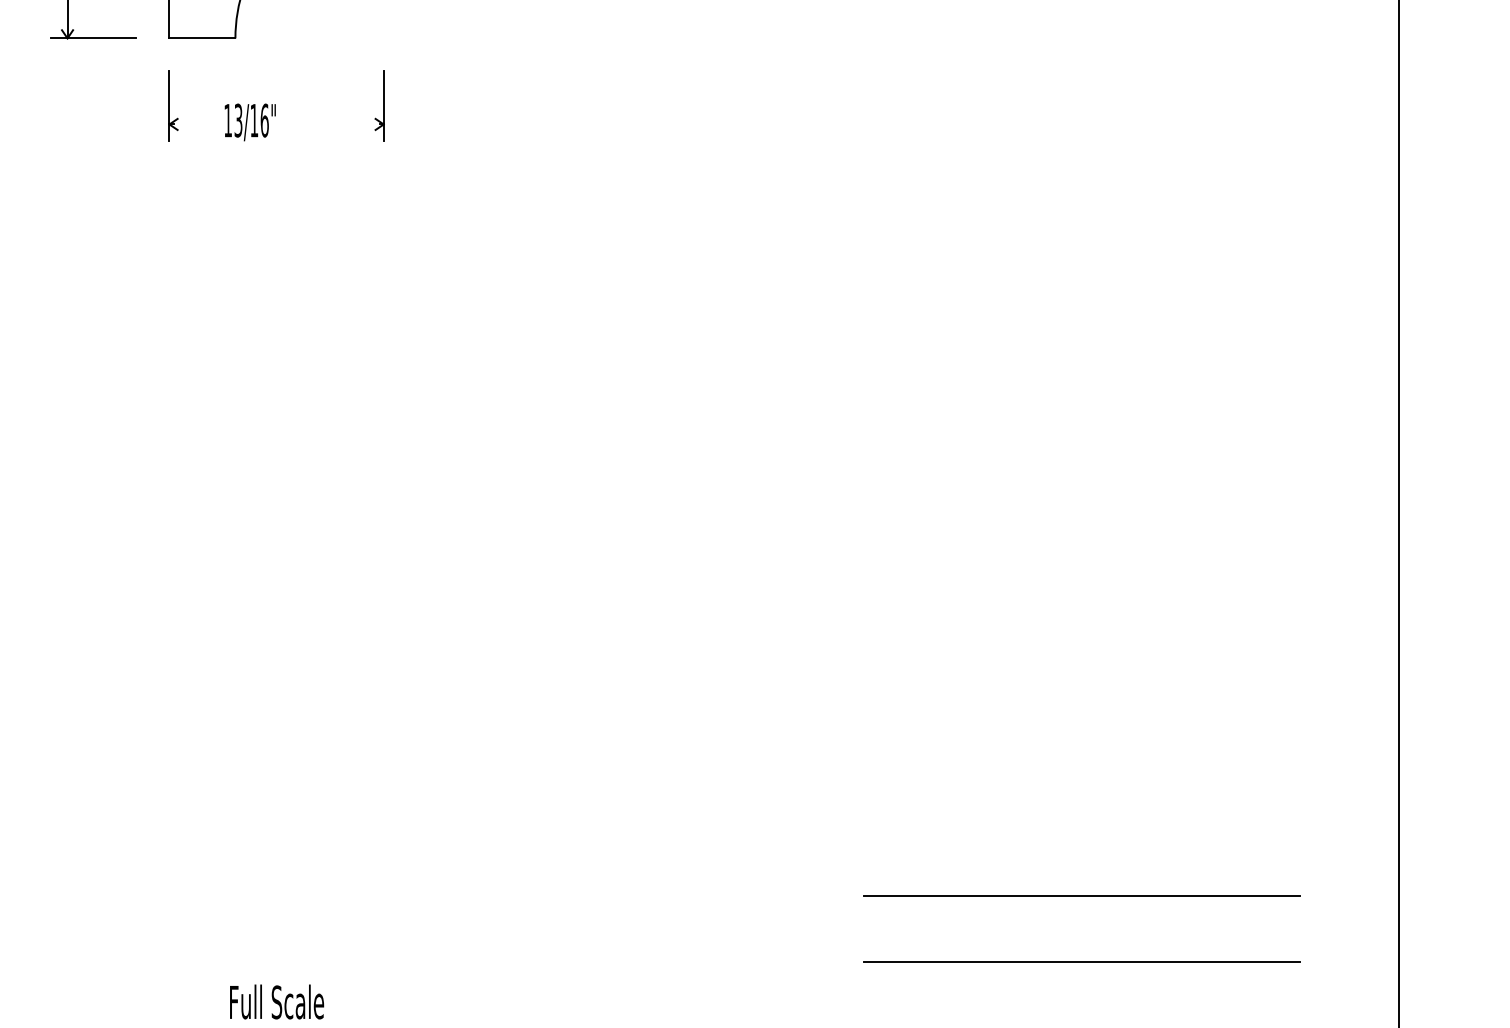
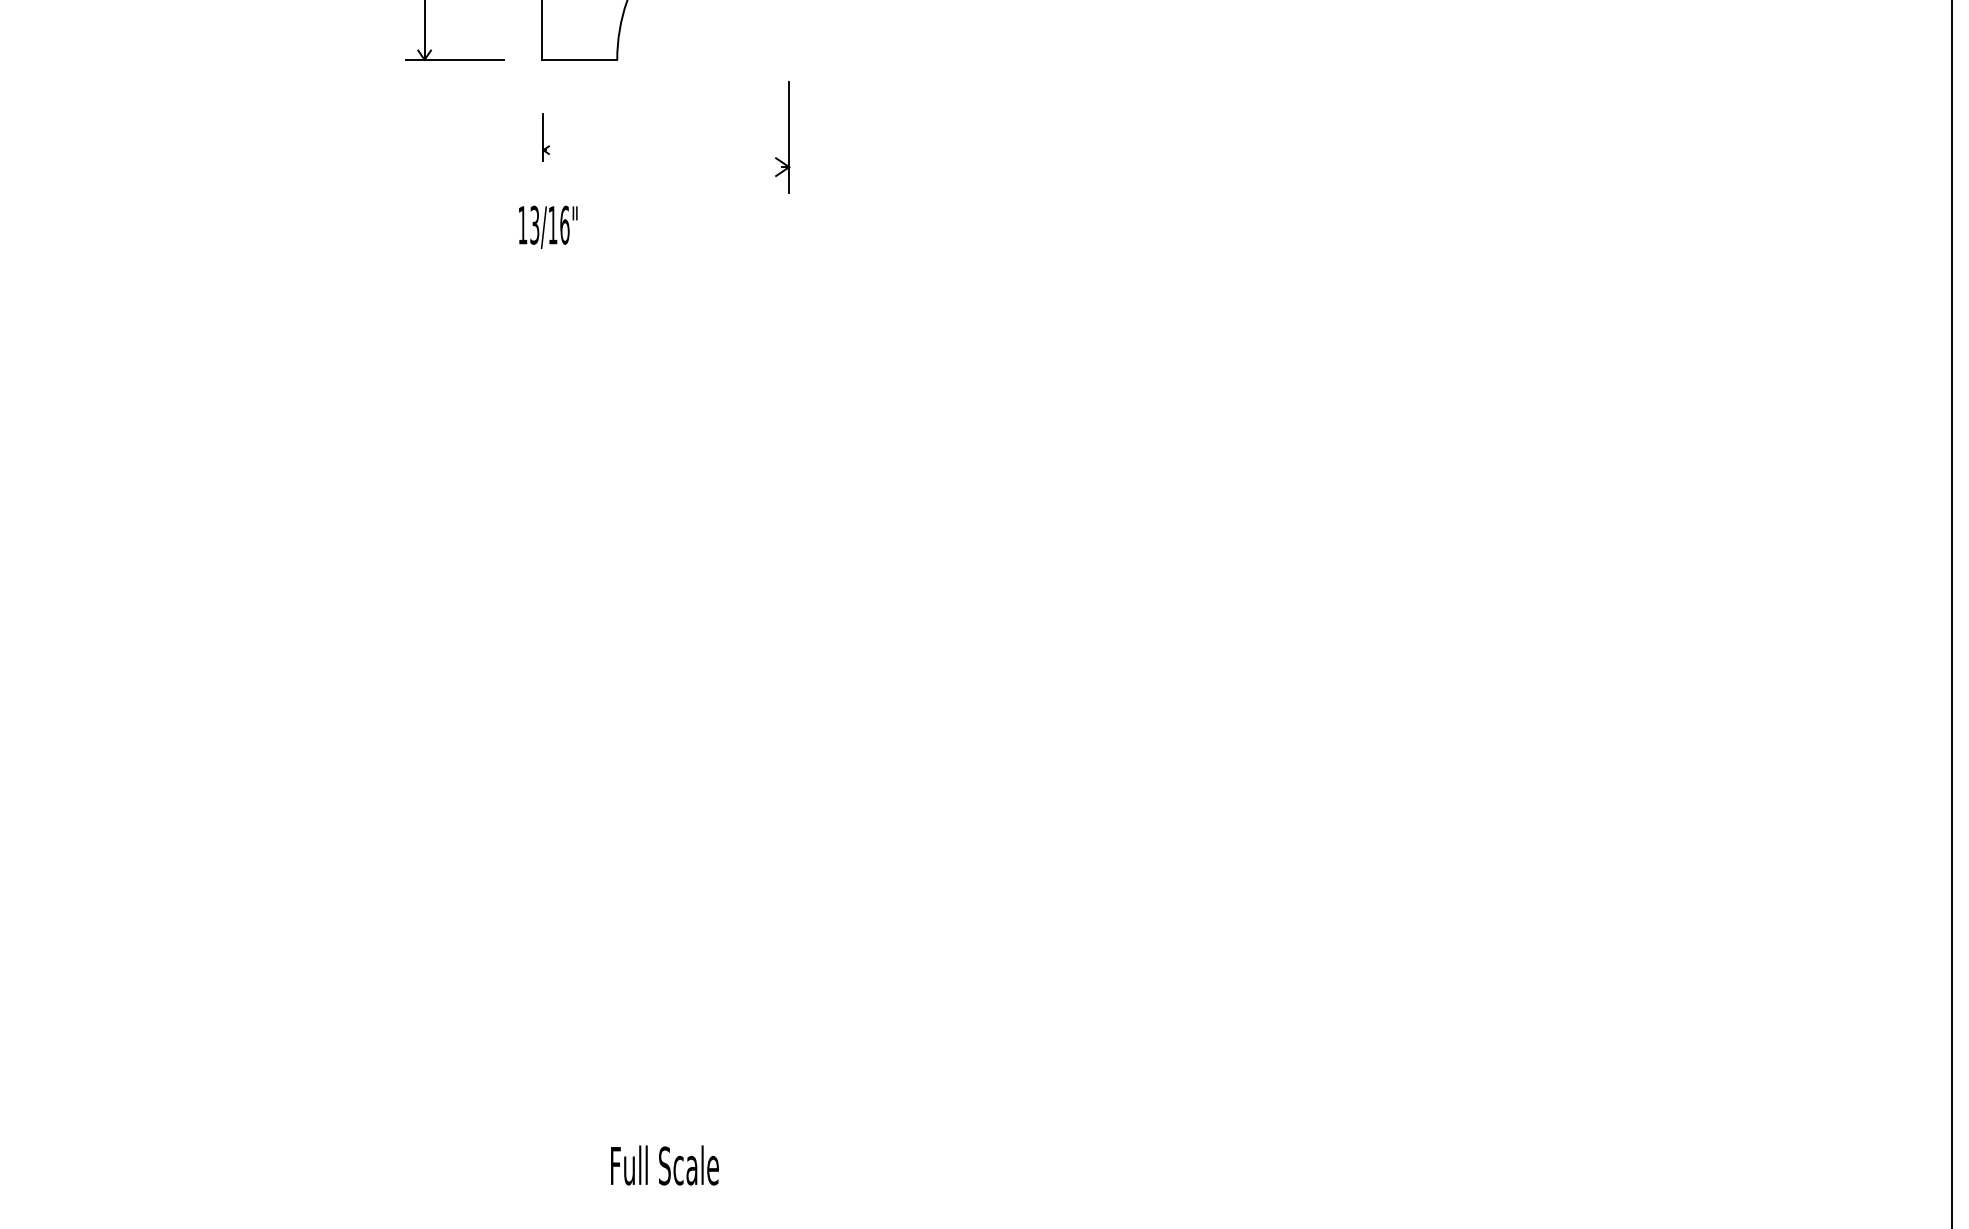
part: (172, 106) -> (545, 137), size x0.6
part: (379, 106) -> (782, 137), size x1.4
text: (250, 121) -> (548, 226), moved
line: (1081, 896) -> (1588, 1044), removed
line: (1081, 961) -> (1588, 1119), removed

